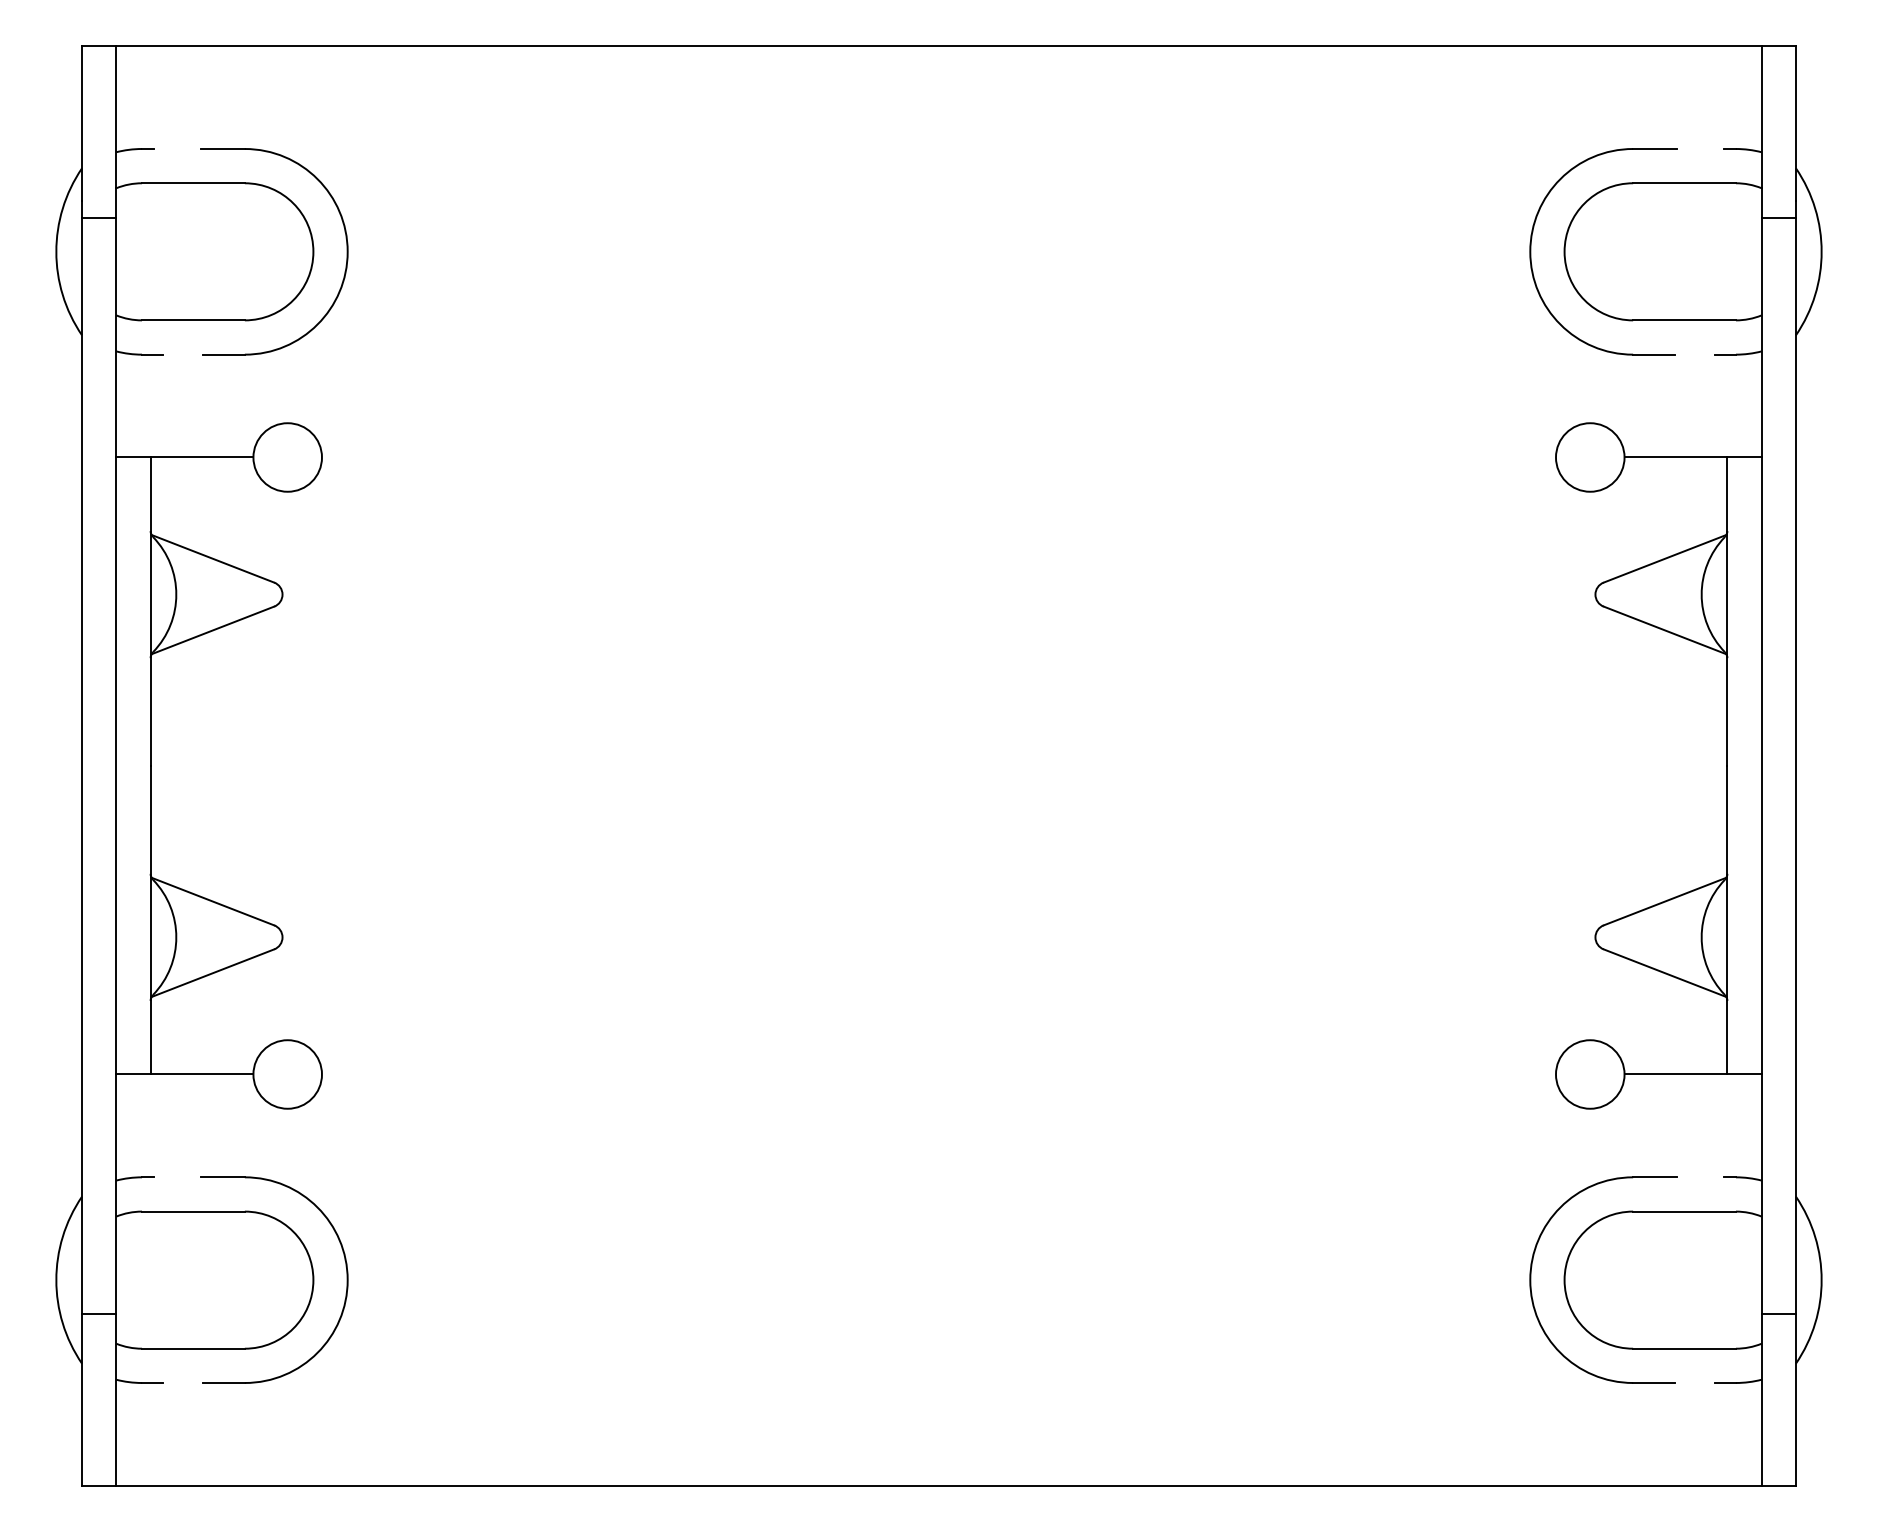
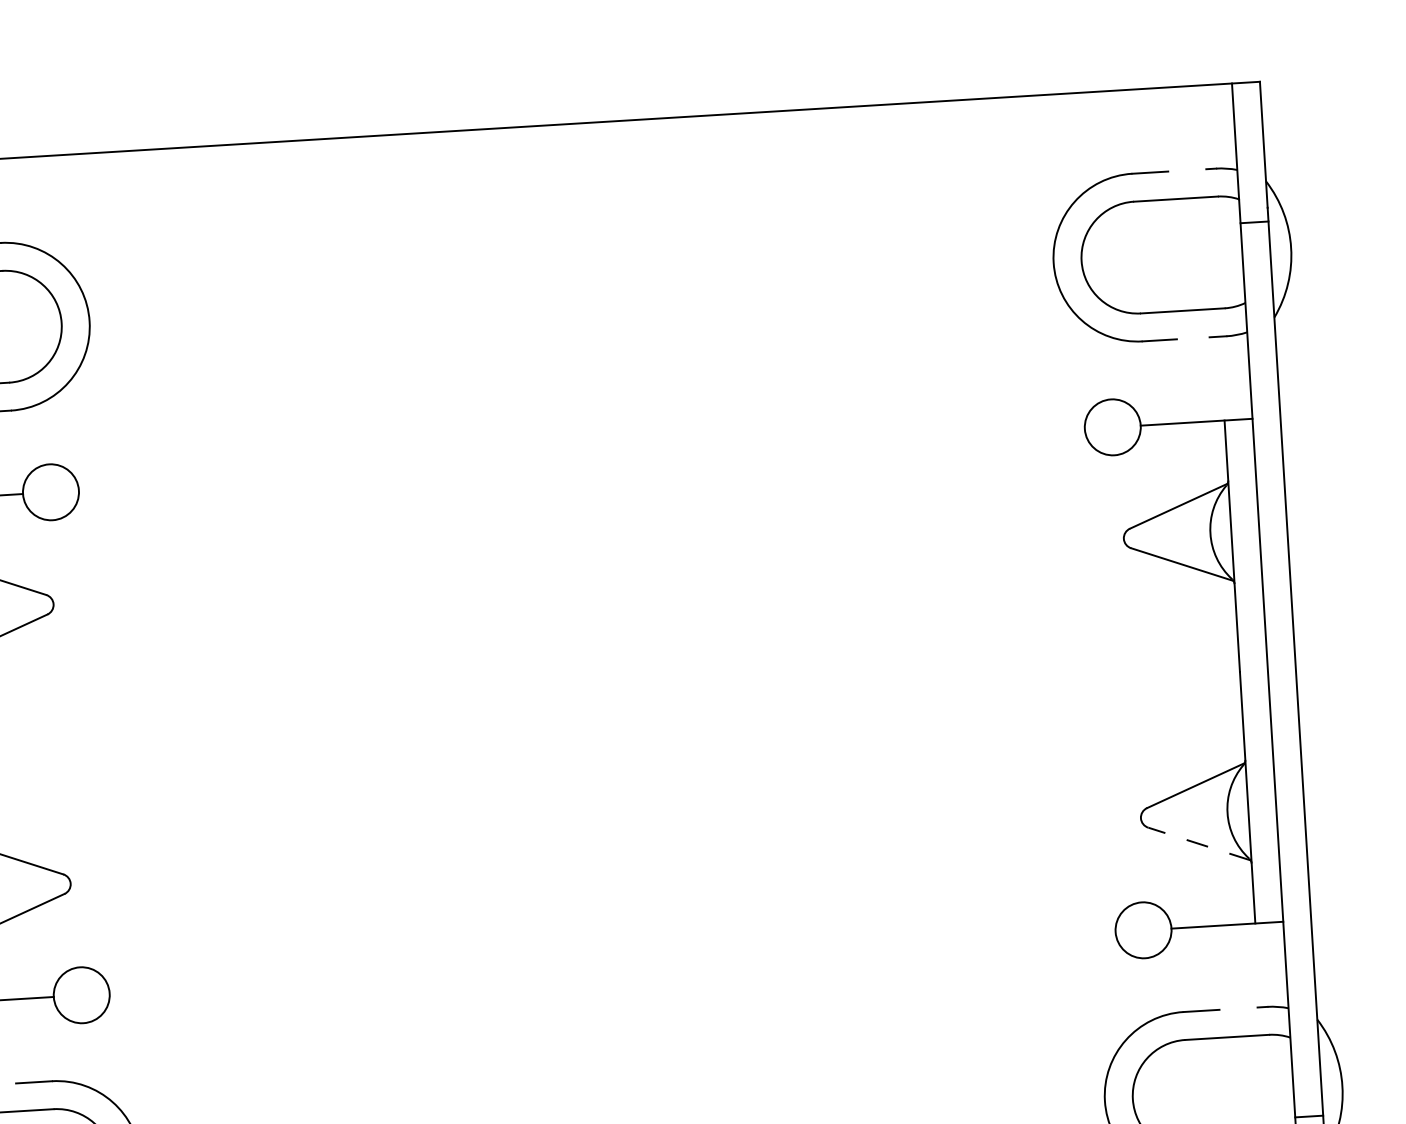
line: (1665, 973) -> (1199, 844), solid -> dashed

